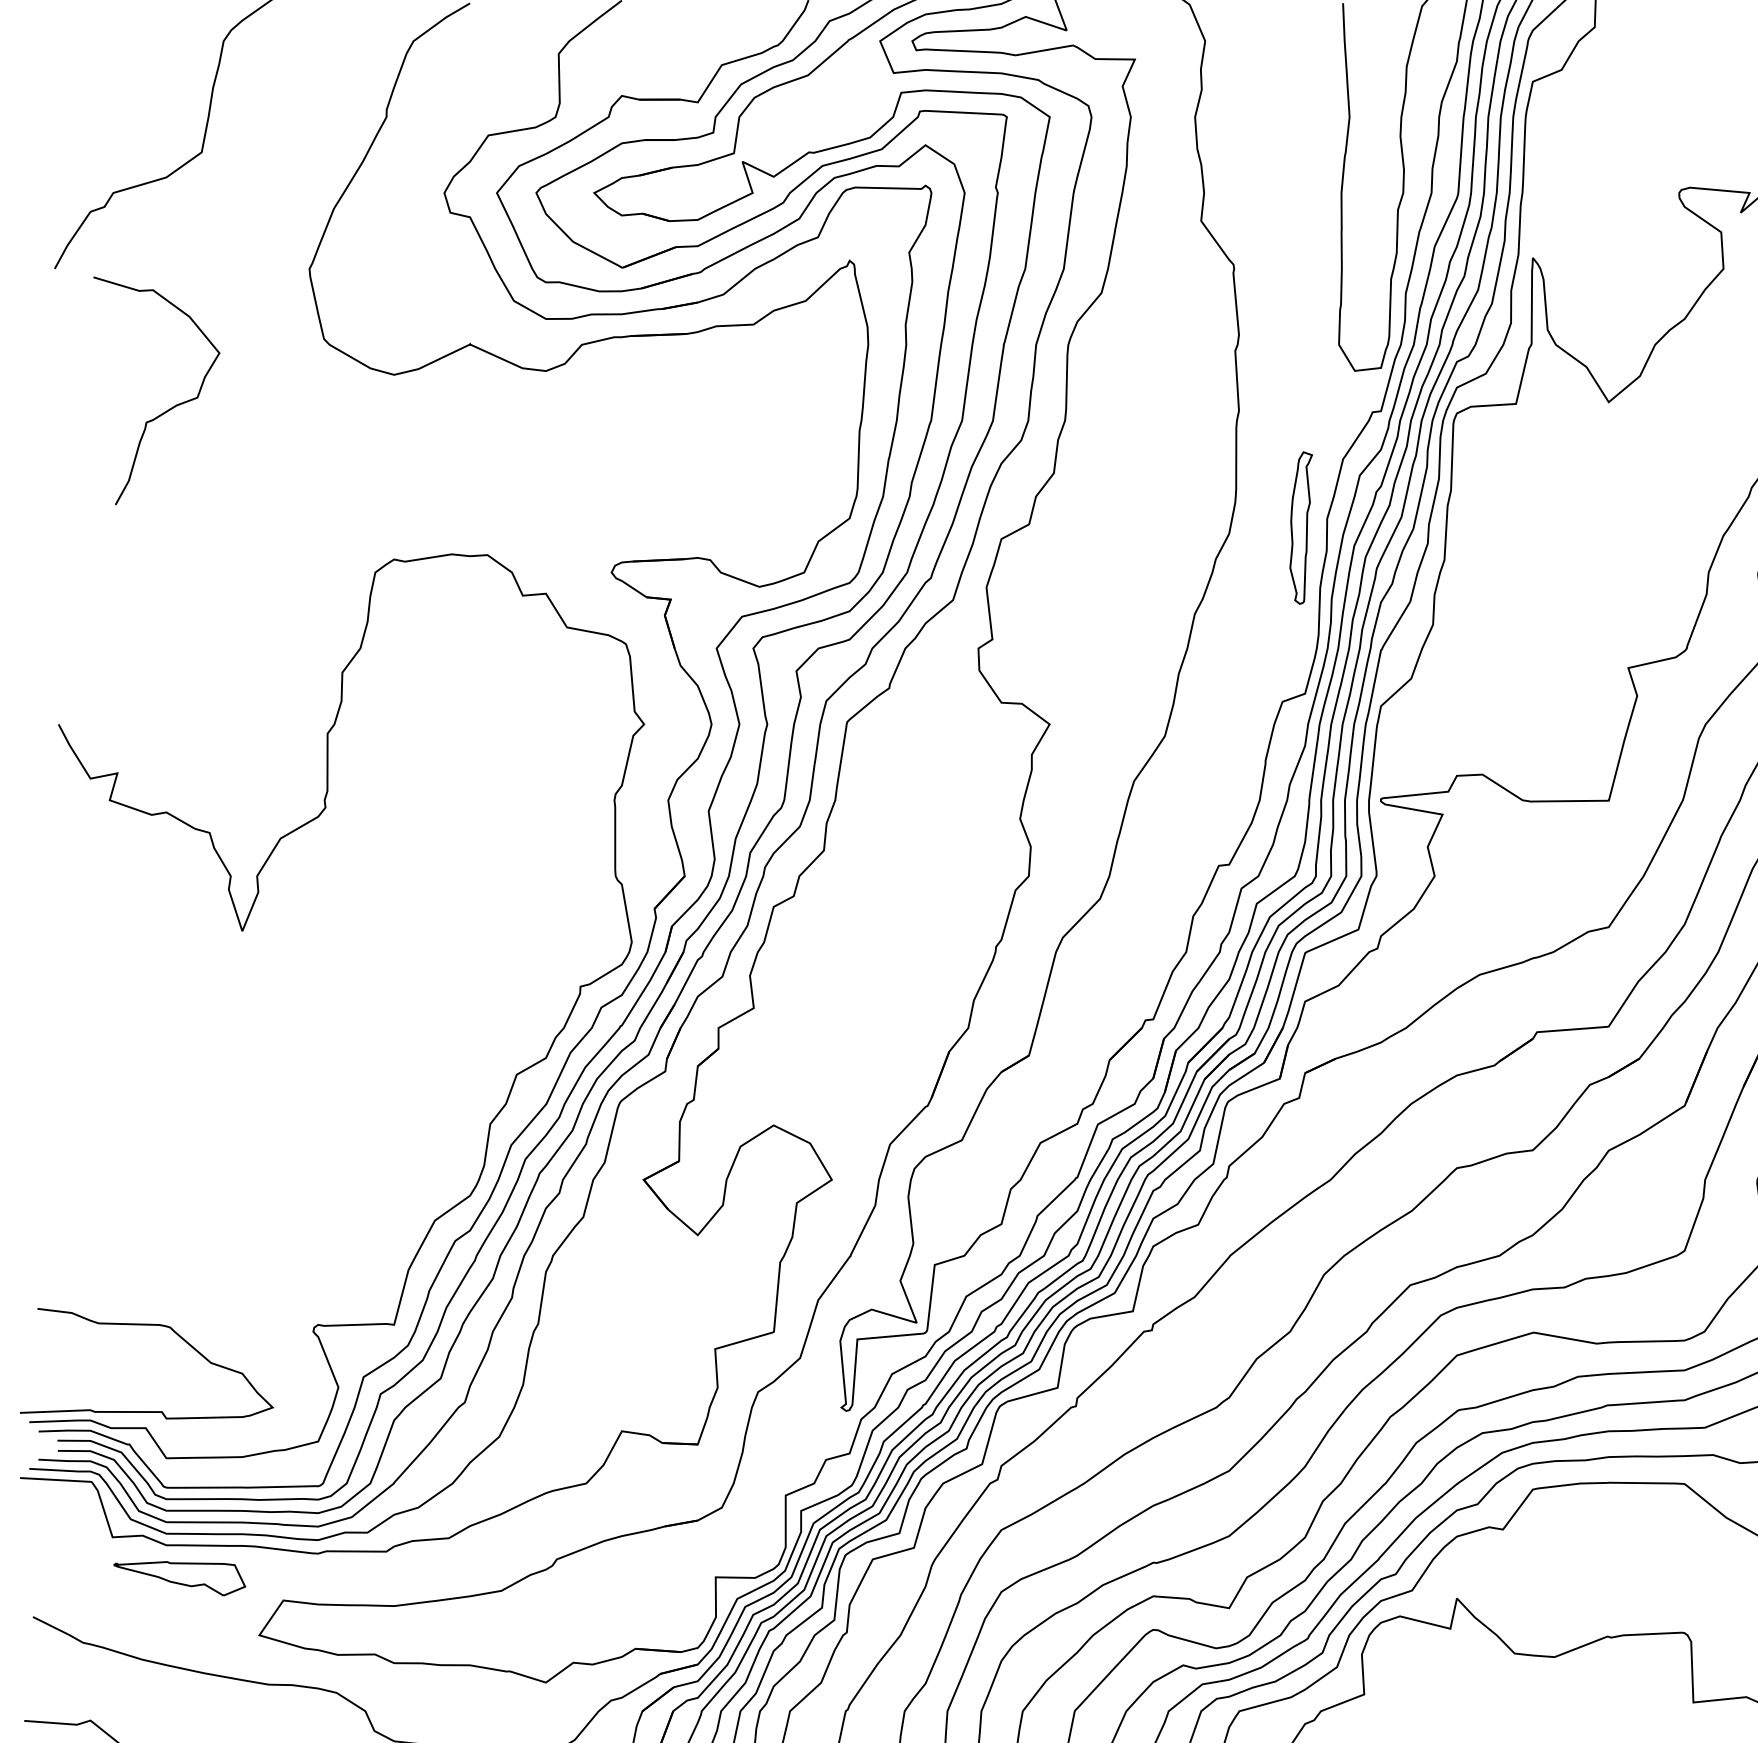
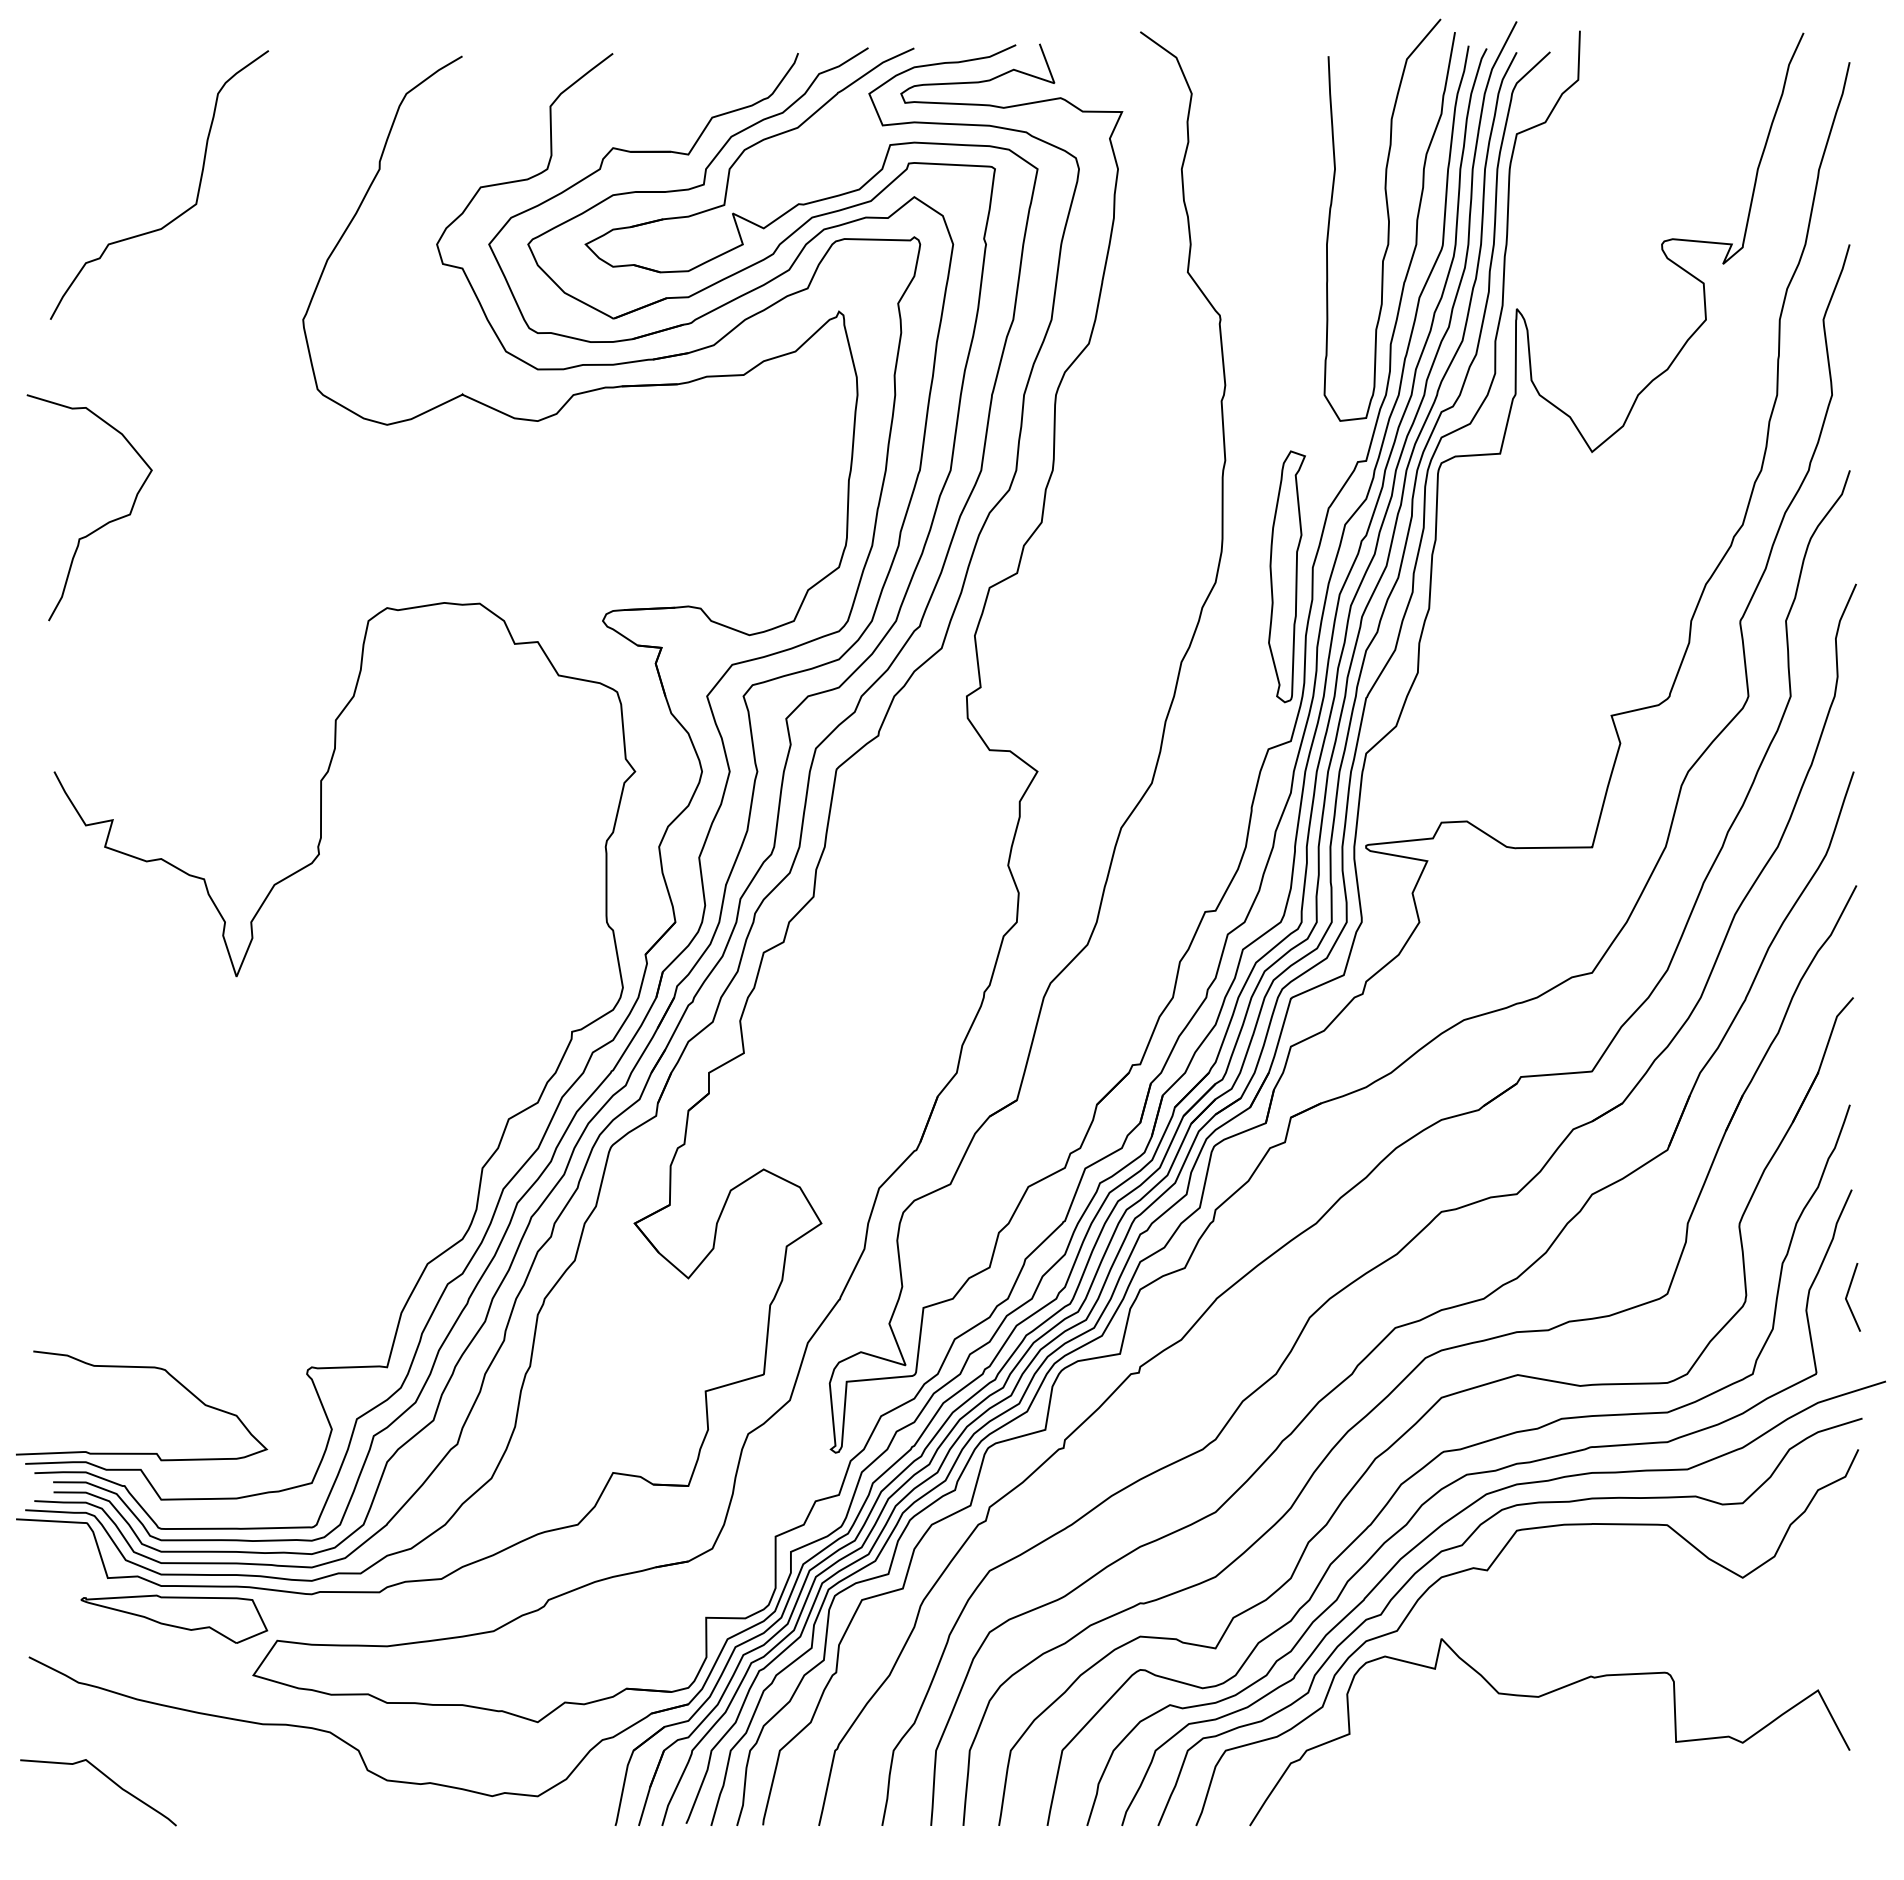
curve: (165, 410) -> (98, 527), moved
part: (1300, 527) -> (1286, 576), size x1.67
part: (179, 1578) -> (174, 1618), size x1.43

